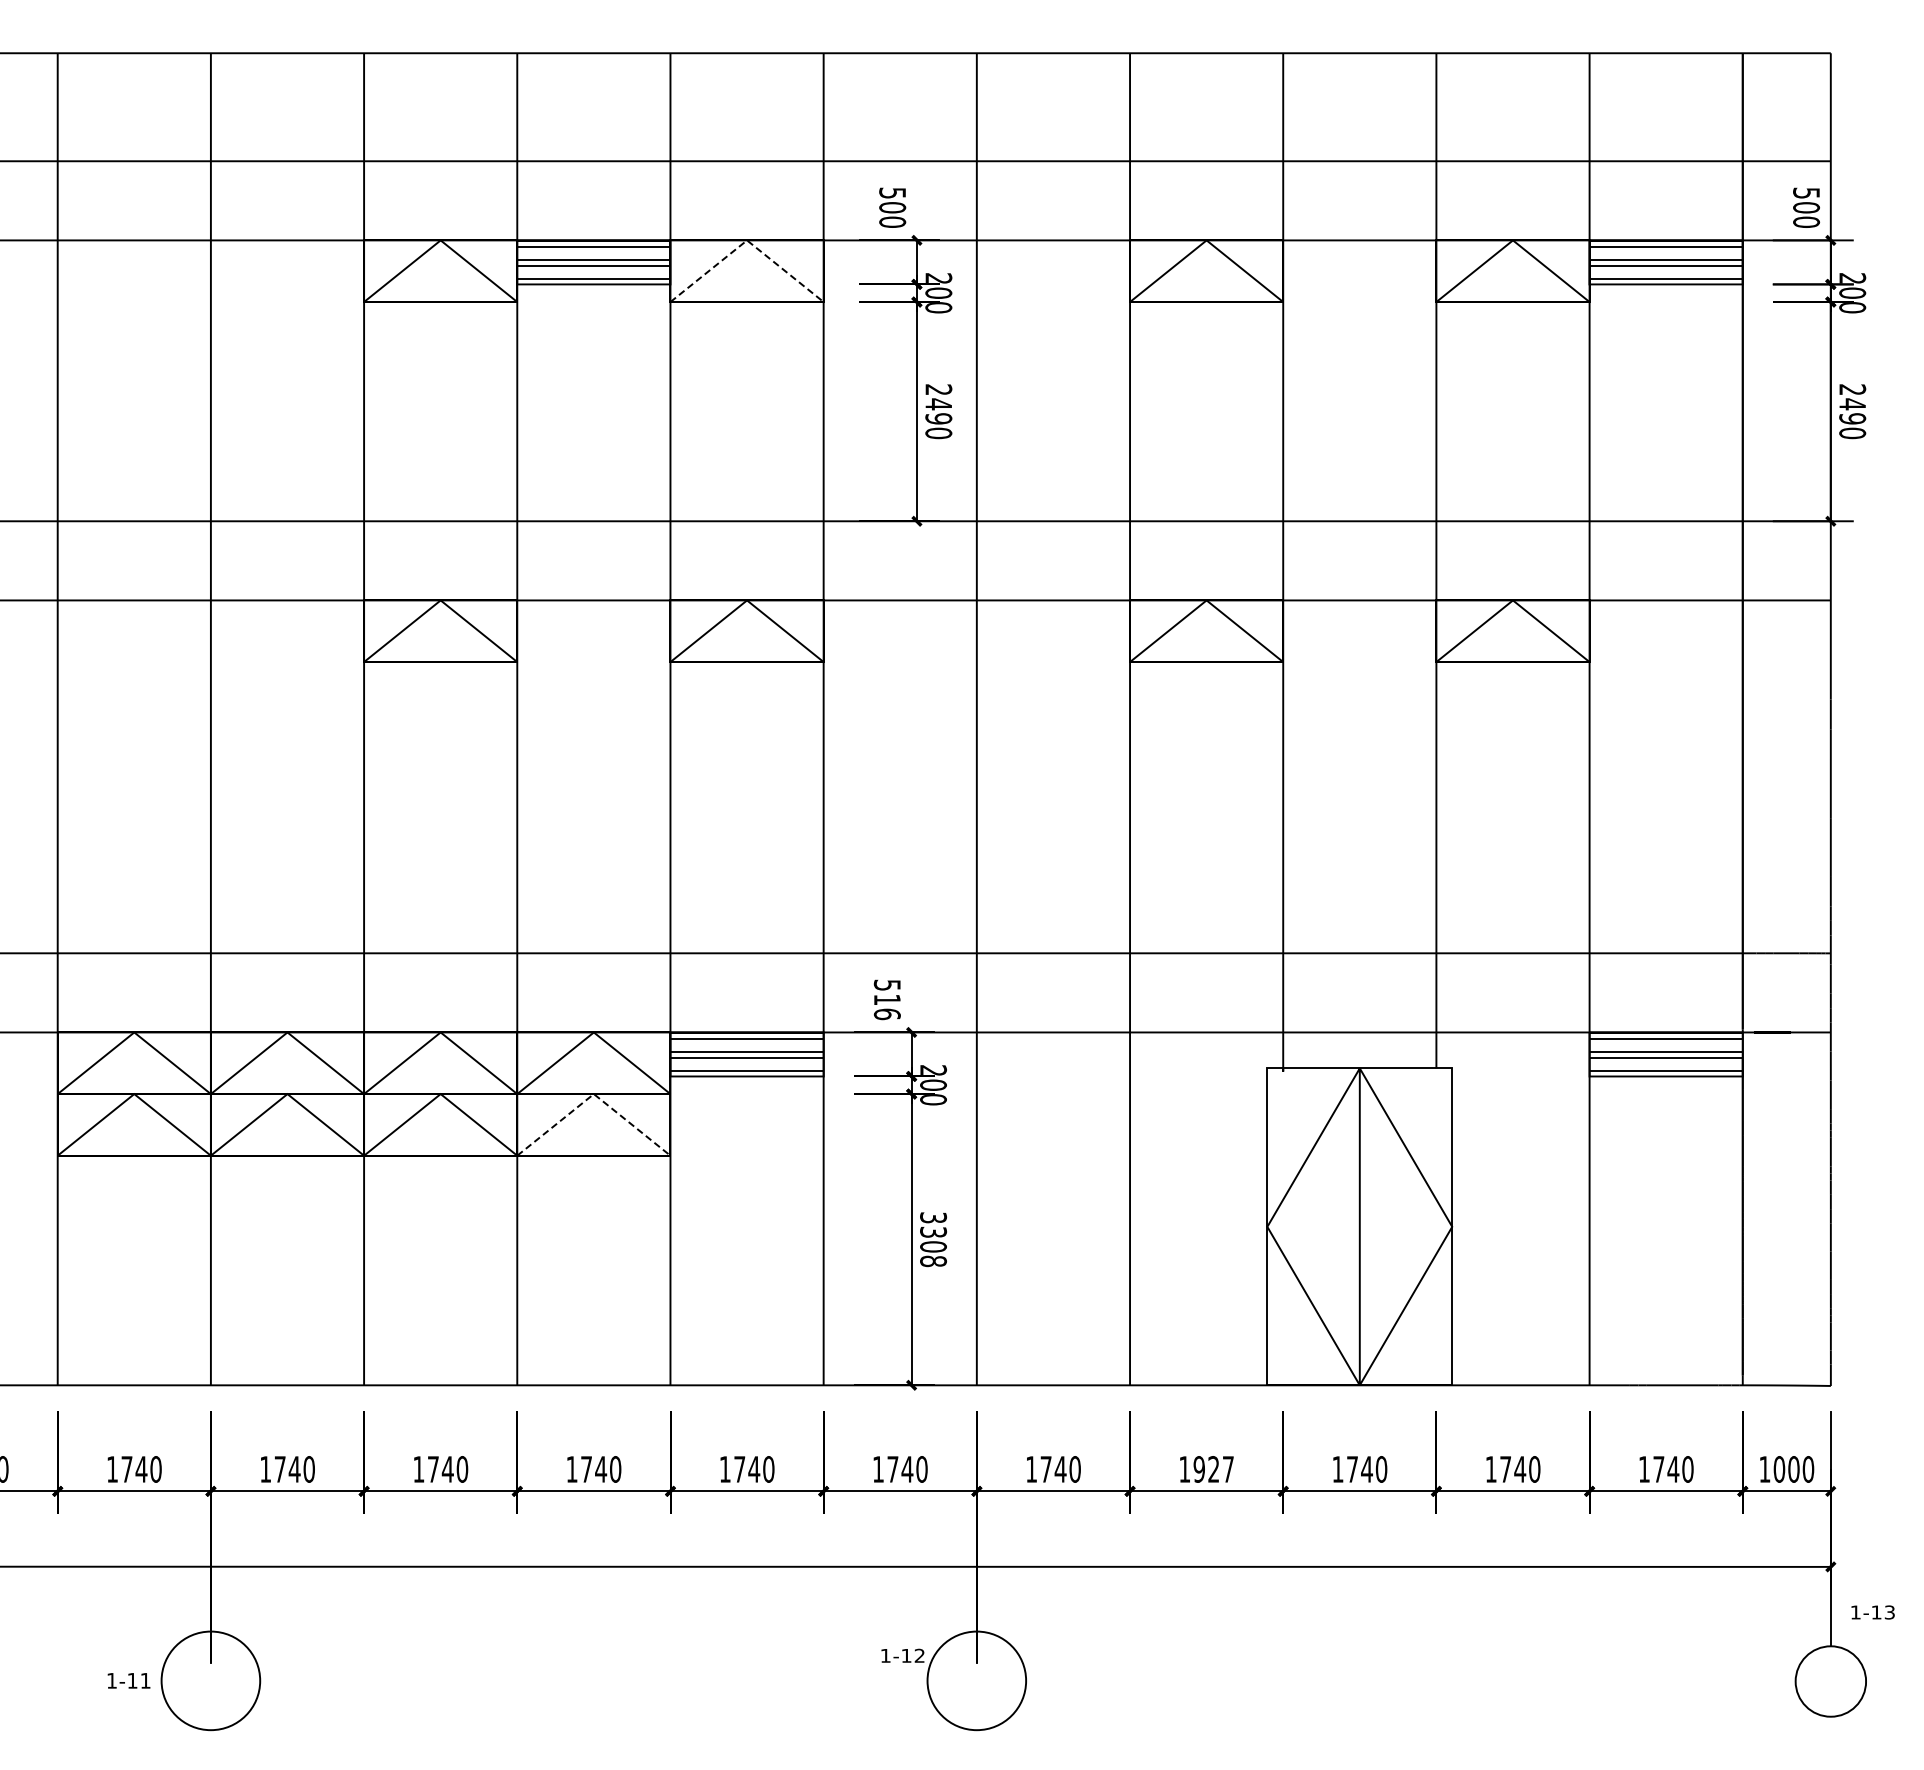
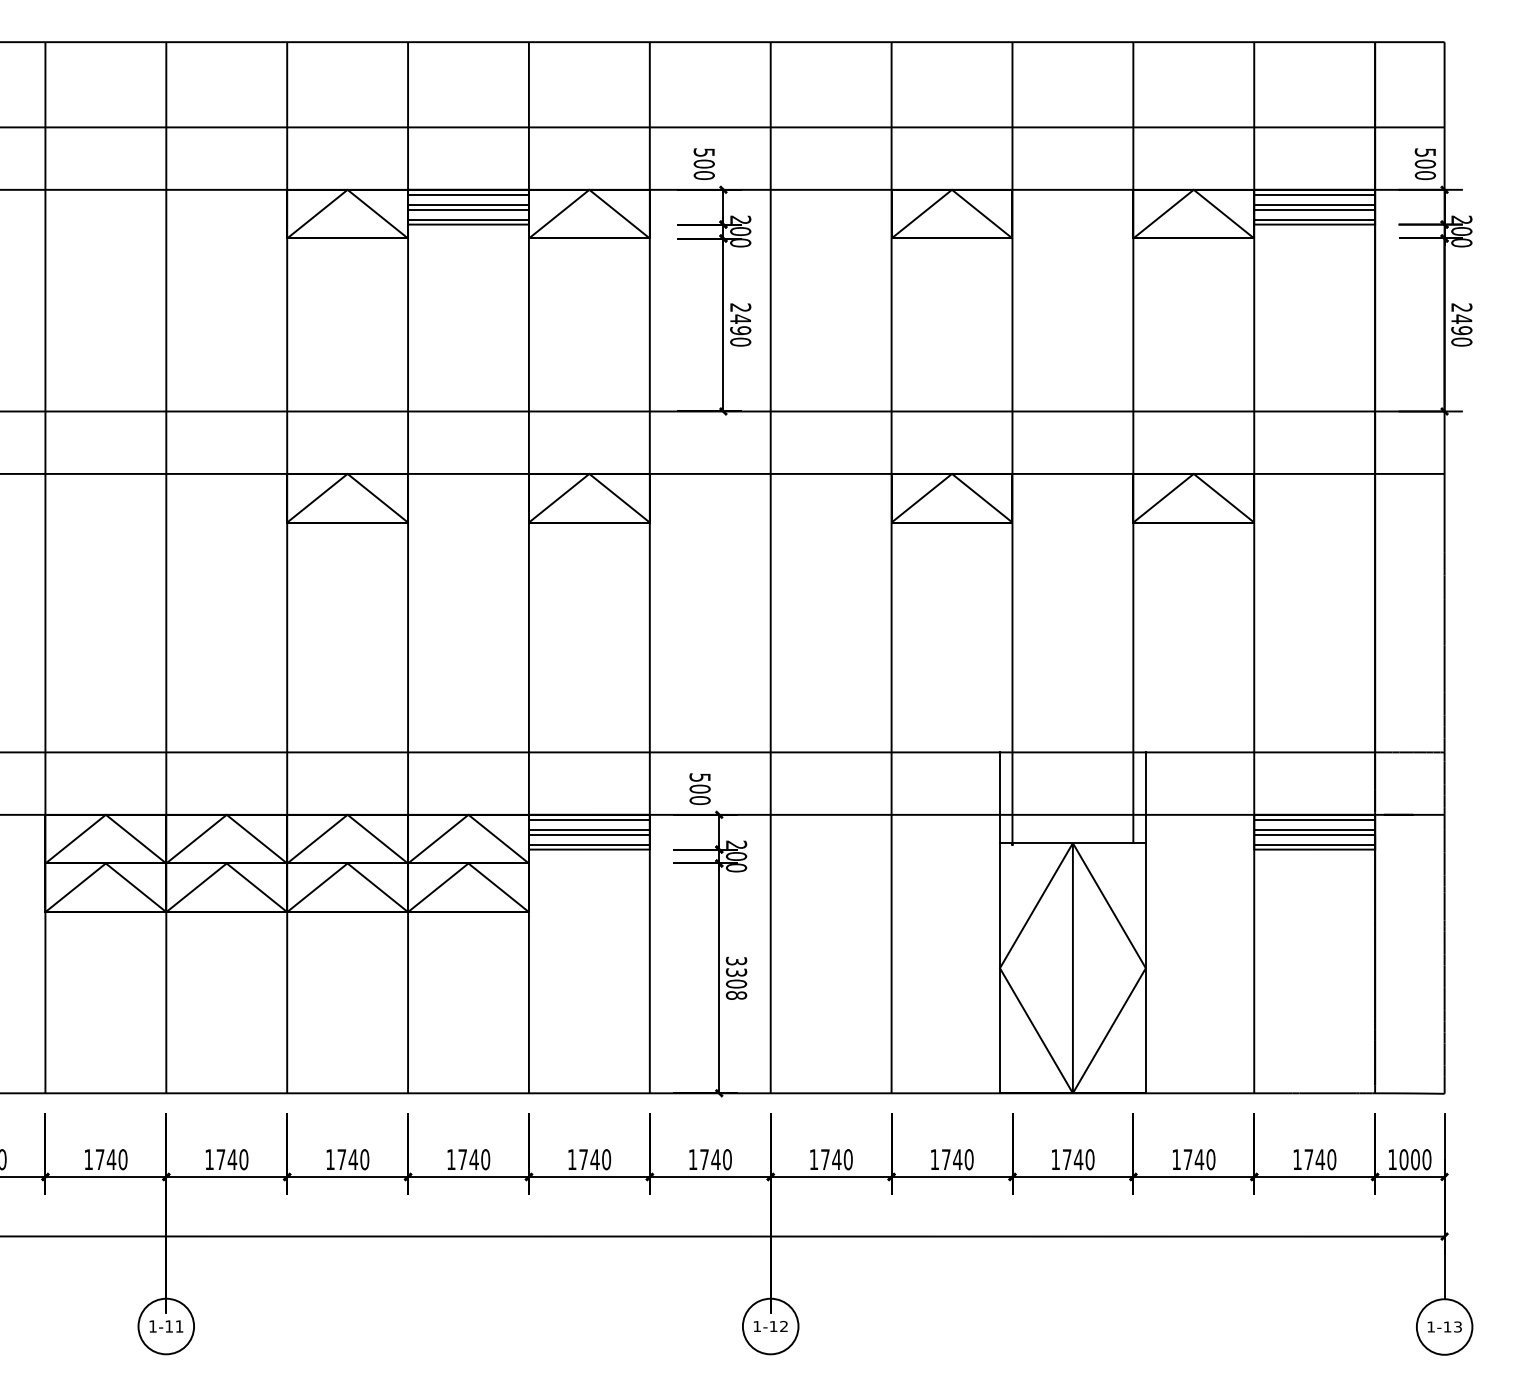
line: (747, 240) -> (589, 189), dashed -> solid
text: (886, 1007) -> (699, 795), 516 -> 500
line: (1267, 1010) -> (1000, 797), added
line: (1452, 1010) -> (1146, 797), added
line: (593, 1094) -> (468, 863), dashed -> solid
text: (1213, 1469) -> (957, 1159), 1927 -> 1740
text: (1872, 1612) -> (1444, 1327), moved
text: (902, 1655) -> (770, 1326), moved
text: (128, 1680) -> (165, 1326), moved
circle: (210, 1680) -> (165, 1326), size x0.71
circle: (976, 1680) -> (770, 1326), size x0.71

